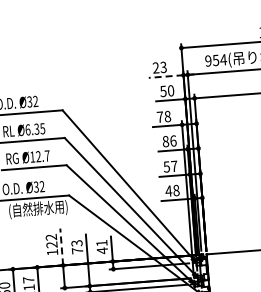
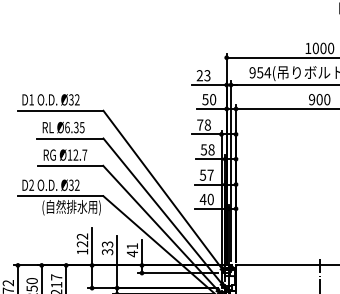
line: (165, 77) -> (208, 85), dashed -> solid
text: (169, 140) -> (207, 149), 86 -> 58
text: (176, 190) -> (210, 199), 48 -> 40
line: (62, 246) -> (92, 246), dashed -> solid
text: (77, 251) -> (107, 252), 73 -> 33

